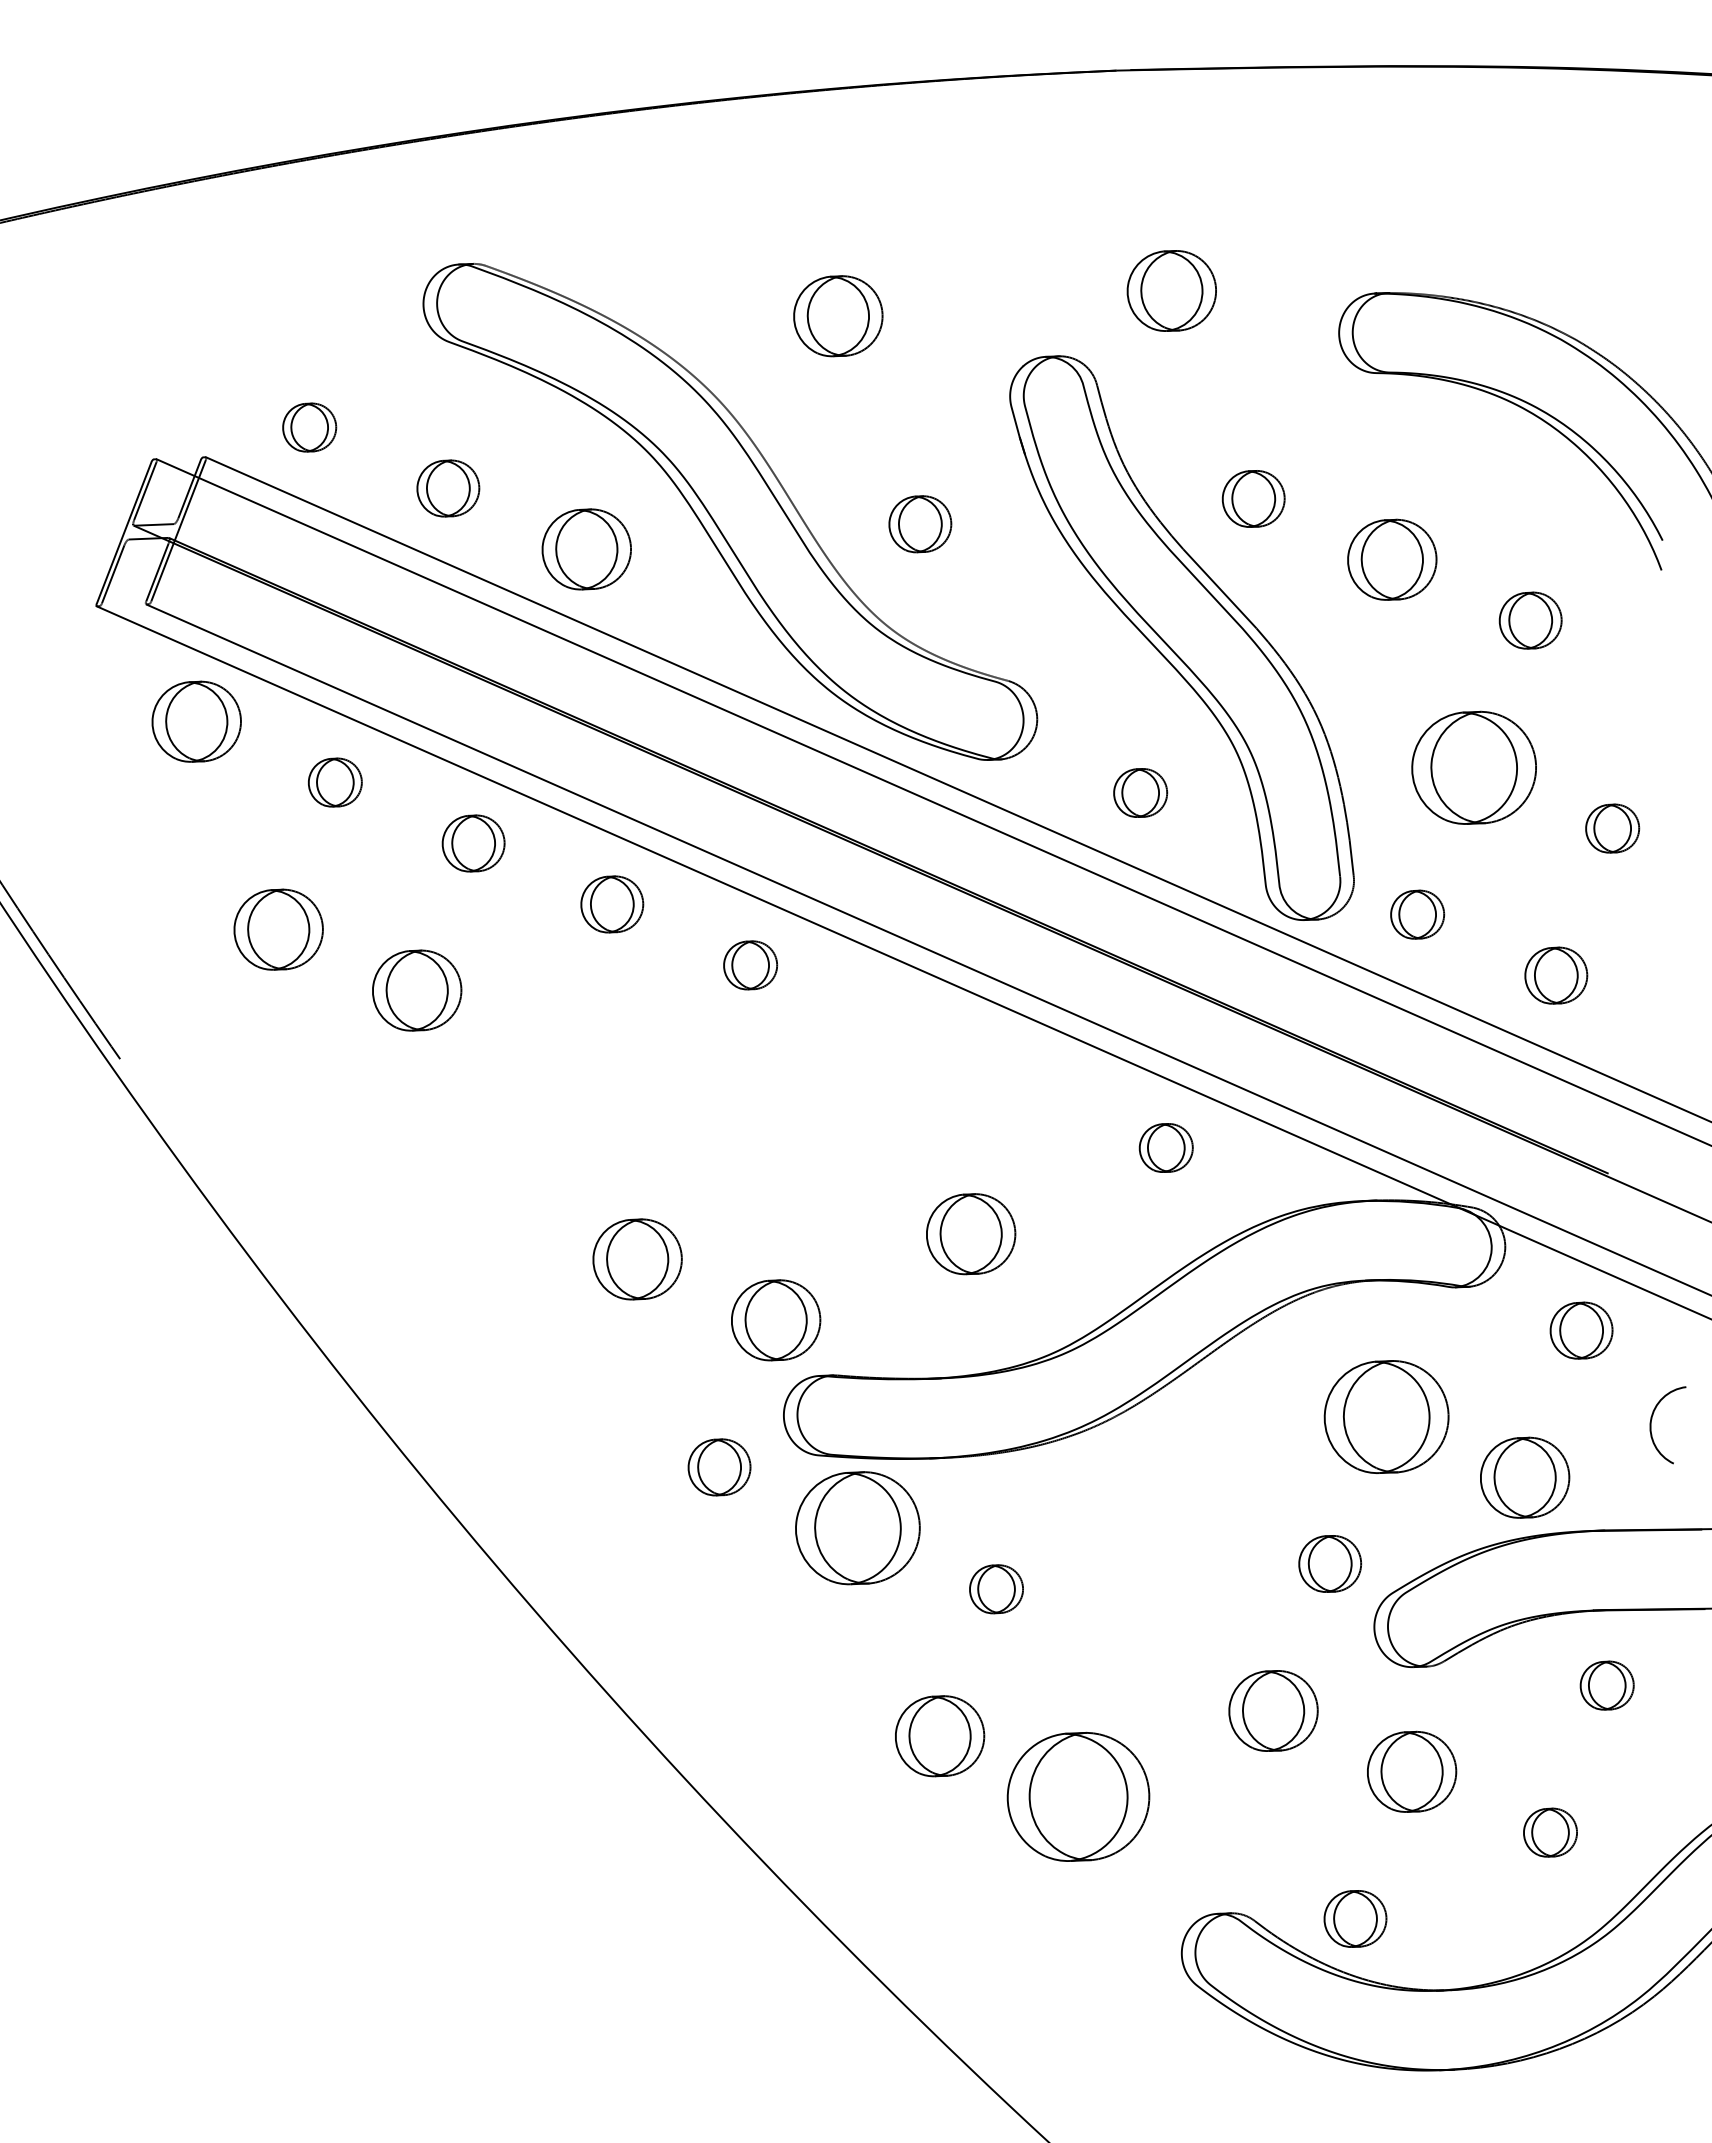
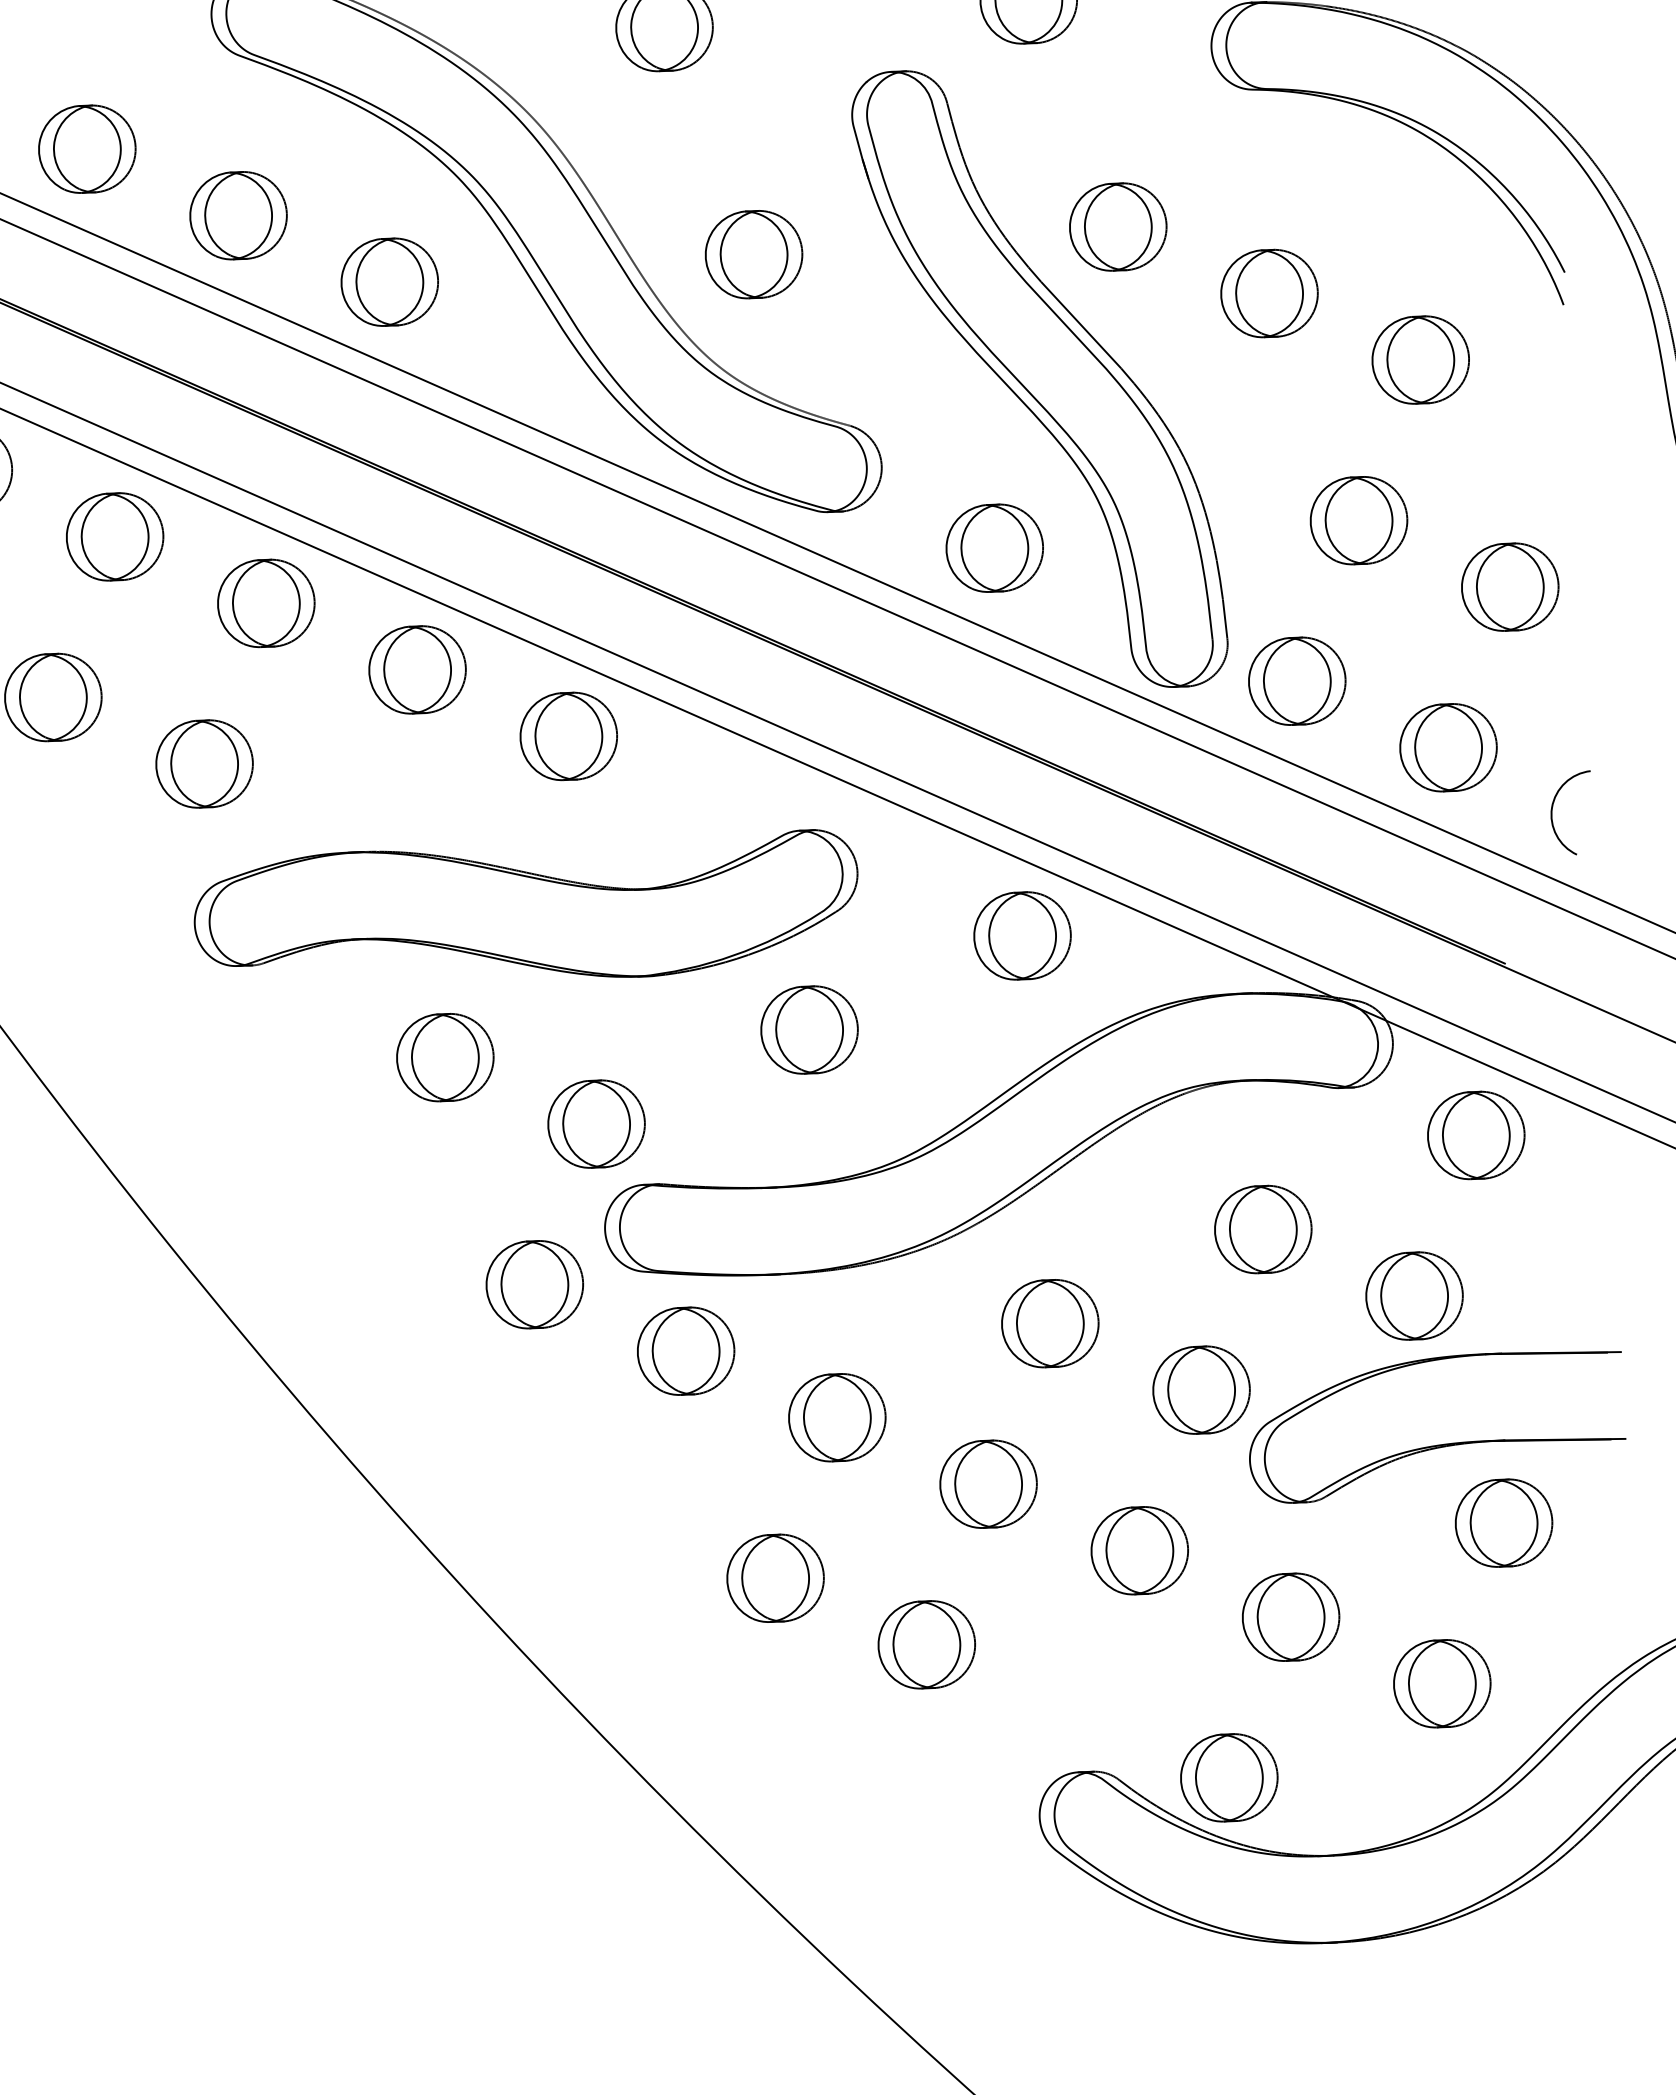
part: (309, 427) -> (86, 149), size x1.67
part: (448, 488) -> (238, 215), size x1.43
part: (1253, 498) -> (1117, 226), size x1.43
part: (920, 524) -> (754, 254), size x1.43
part: (1530, 620) -> (1420, 359), size x1.43
part: (1474, 767) -> (1359, 520), size x0.71
part: (335, 782) -> (115, 536), size x1.67
part: (1140, 792) -> (994, 547), size x1.67
part: (1612, 828) -> (1510, 586), size x1.67
part: (473, 843) -> (266, 603), size x1.43
part: (612, 904) -> (417, 669), size x1.43
part: (1417, 914) -> (1297, 680), size x1.67
part: (750, 965) -> (568, 736), size x1.67
part: (1556, 975) -> (1448, 747), size x1.43
part: (711, 1118) -> (526, 903), added
part: (1166, 1147) -> (1022, 935), size x1.67
part: (1581, 1330) -> (1476, 1135), size x1.43
part: (1386, 1416) -> (1263, 1229), size x0.71
arc: (1651, 1425) -> (1552, 813), moved
part: (719, 1467) -> (534, 1284), size x1.43
part: (1191, 1502) -> (1050, 1323), added
part: (858, 1528) -> (686, 1351), size x0.71
part: (1330, 1563) -> (1202, 1389), size x1.43
part: (996, 1589) -> (837, 1418), size x1.67
part: (1135, 1649) -> (989, 1483), added
part: (1607, 1685) -> (1504, 1522), size x1.67
part: (1078, 1797) -> (926, 1645), size x0.62
part: (1550, 1832) -> (1442, 1683), size x1.67
part: (1355, 1918) -> (1229, 1777), size x1.43

